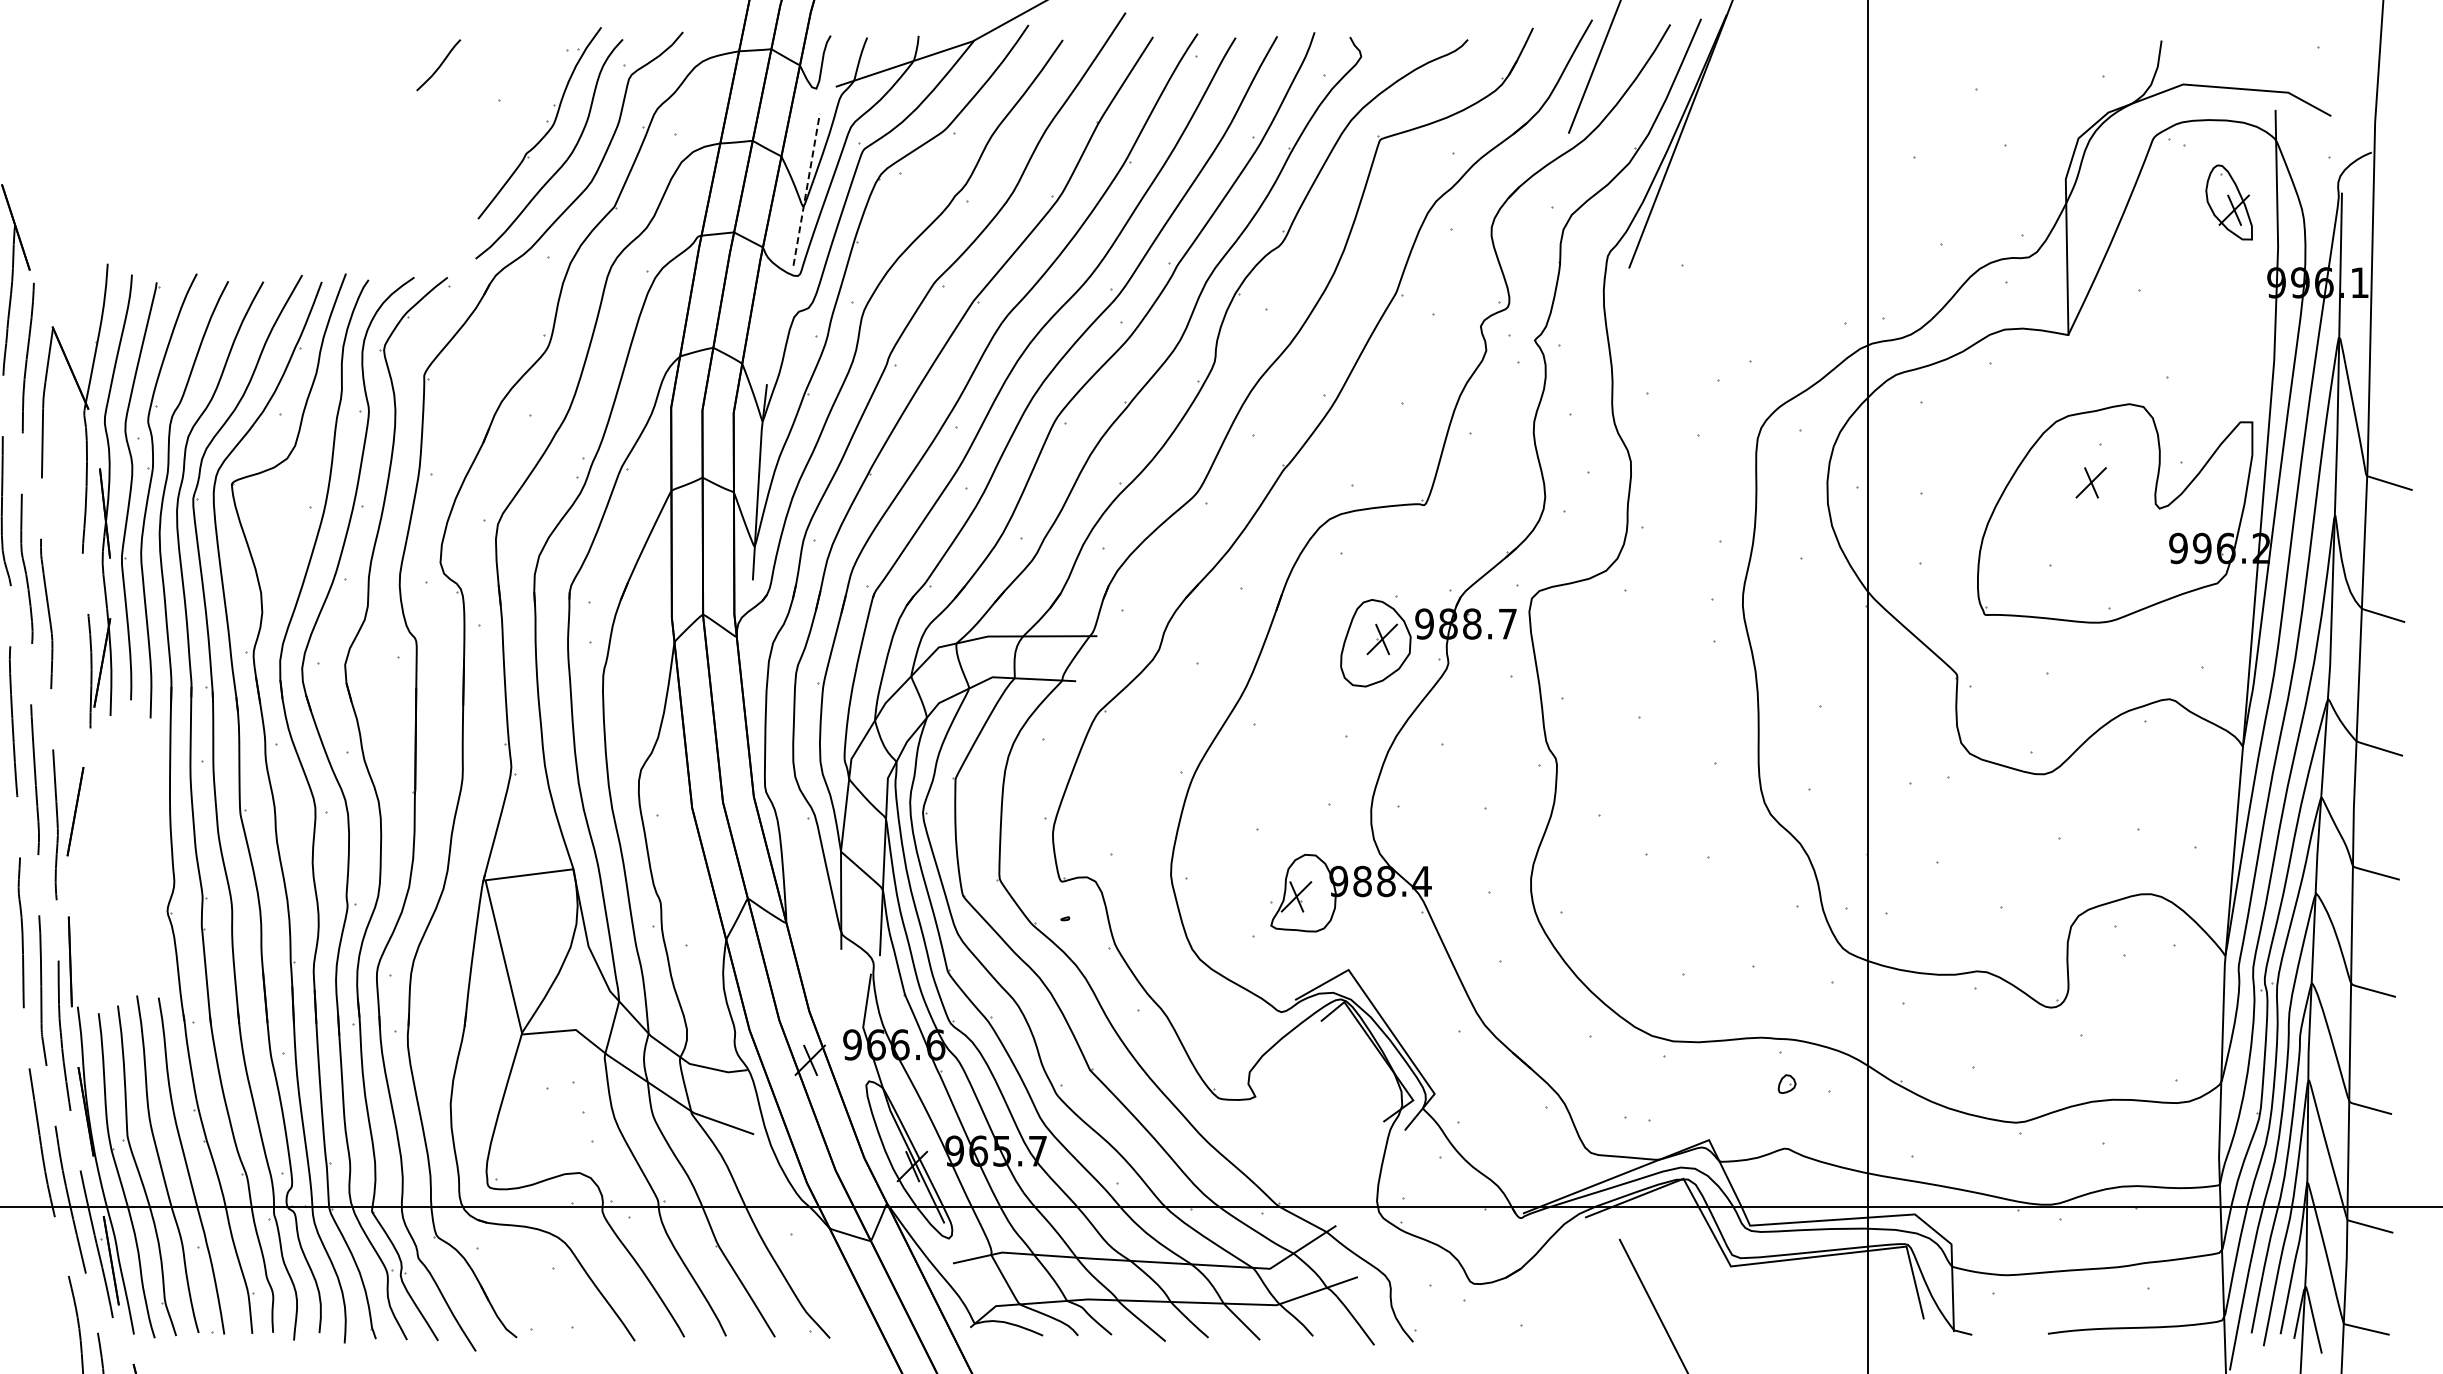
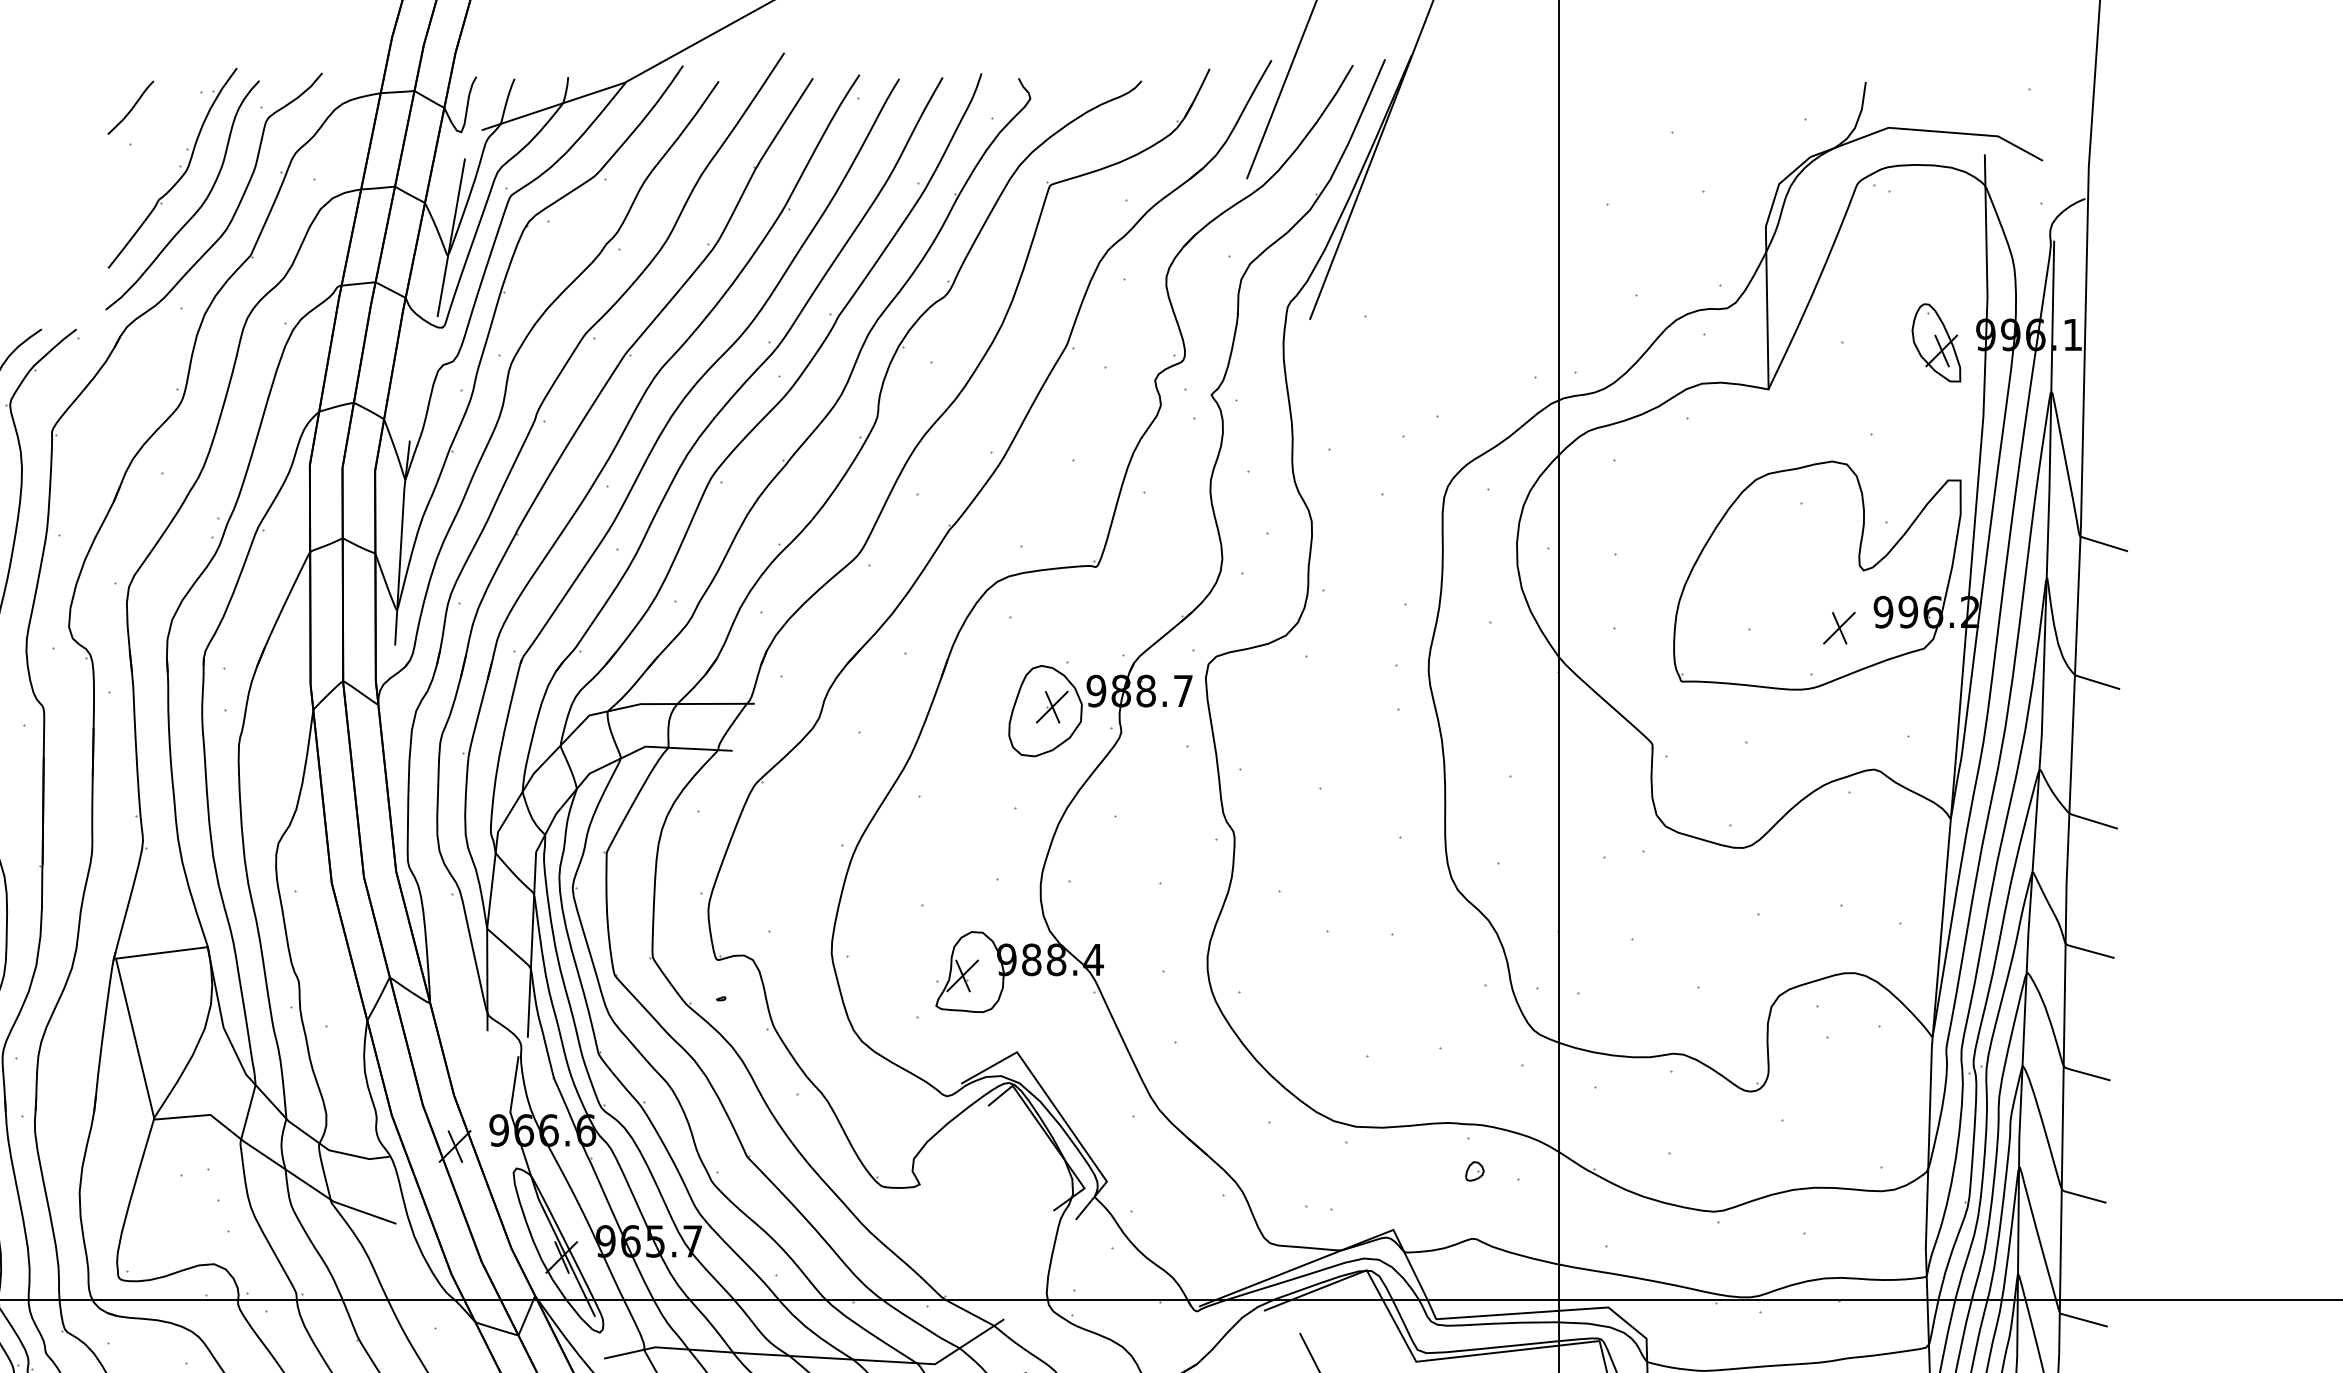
curve: (439, 65) -> (131, 107), moved
line: (806, 189) -> (451, 237), dashed -> solid
part: (2228, 202) -> (1935, 342), moved
part: (2090, 482) -> (1838, 627), moved

